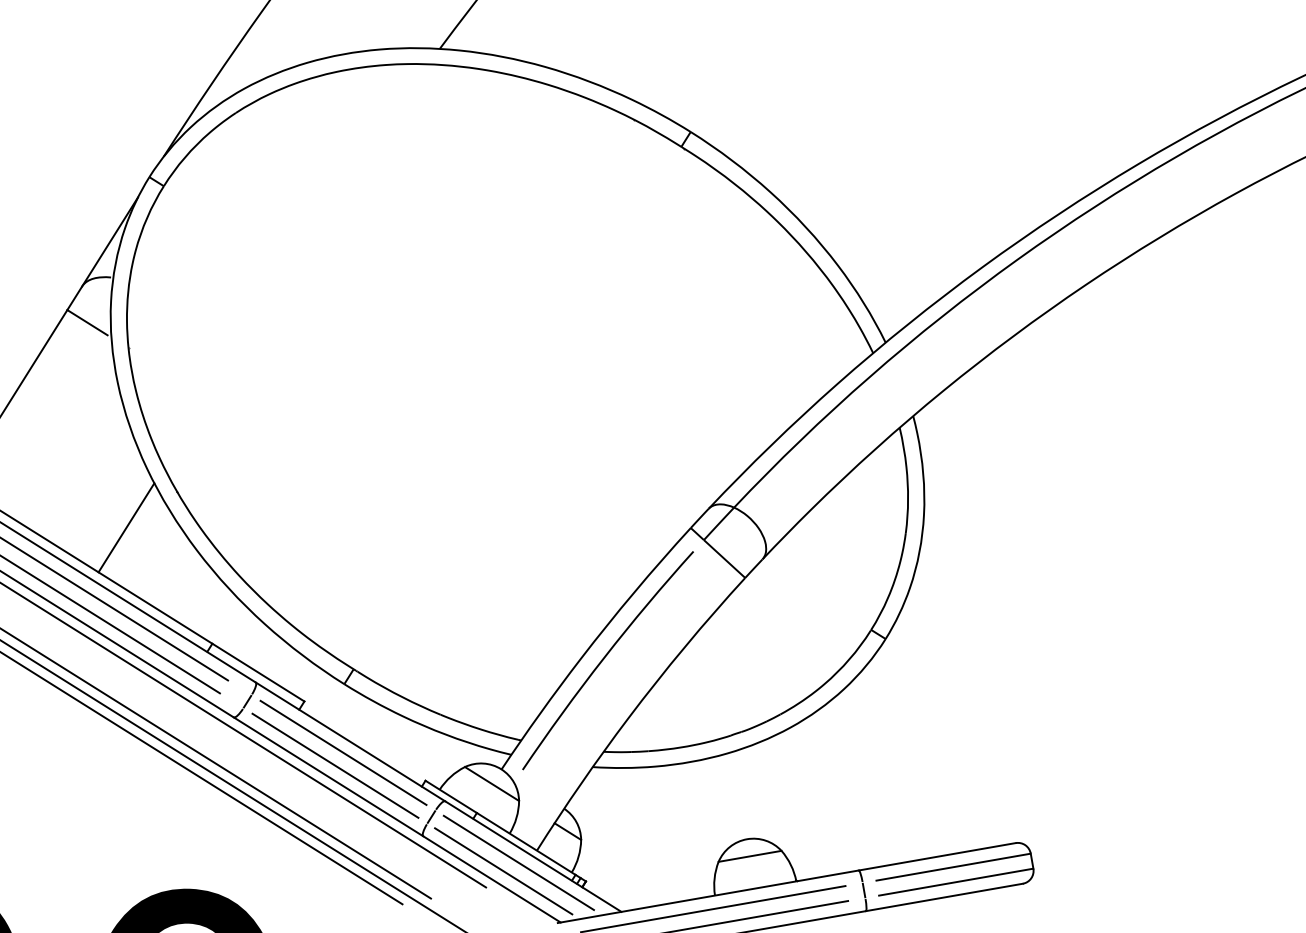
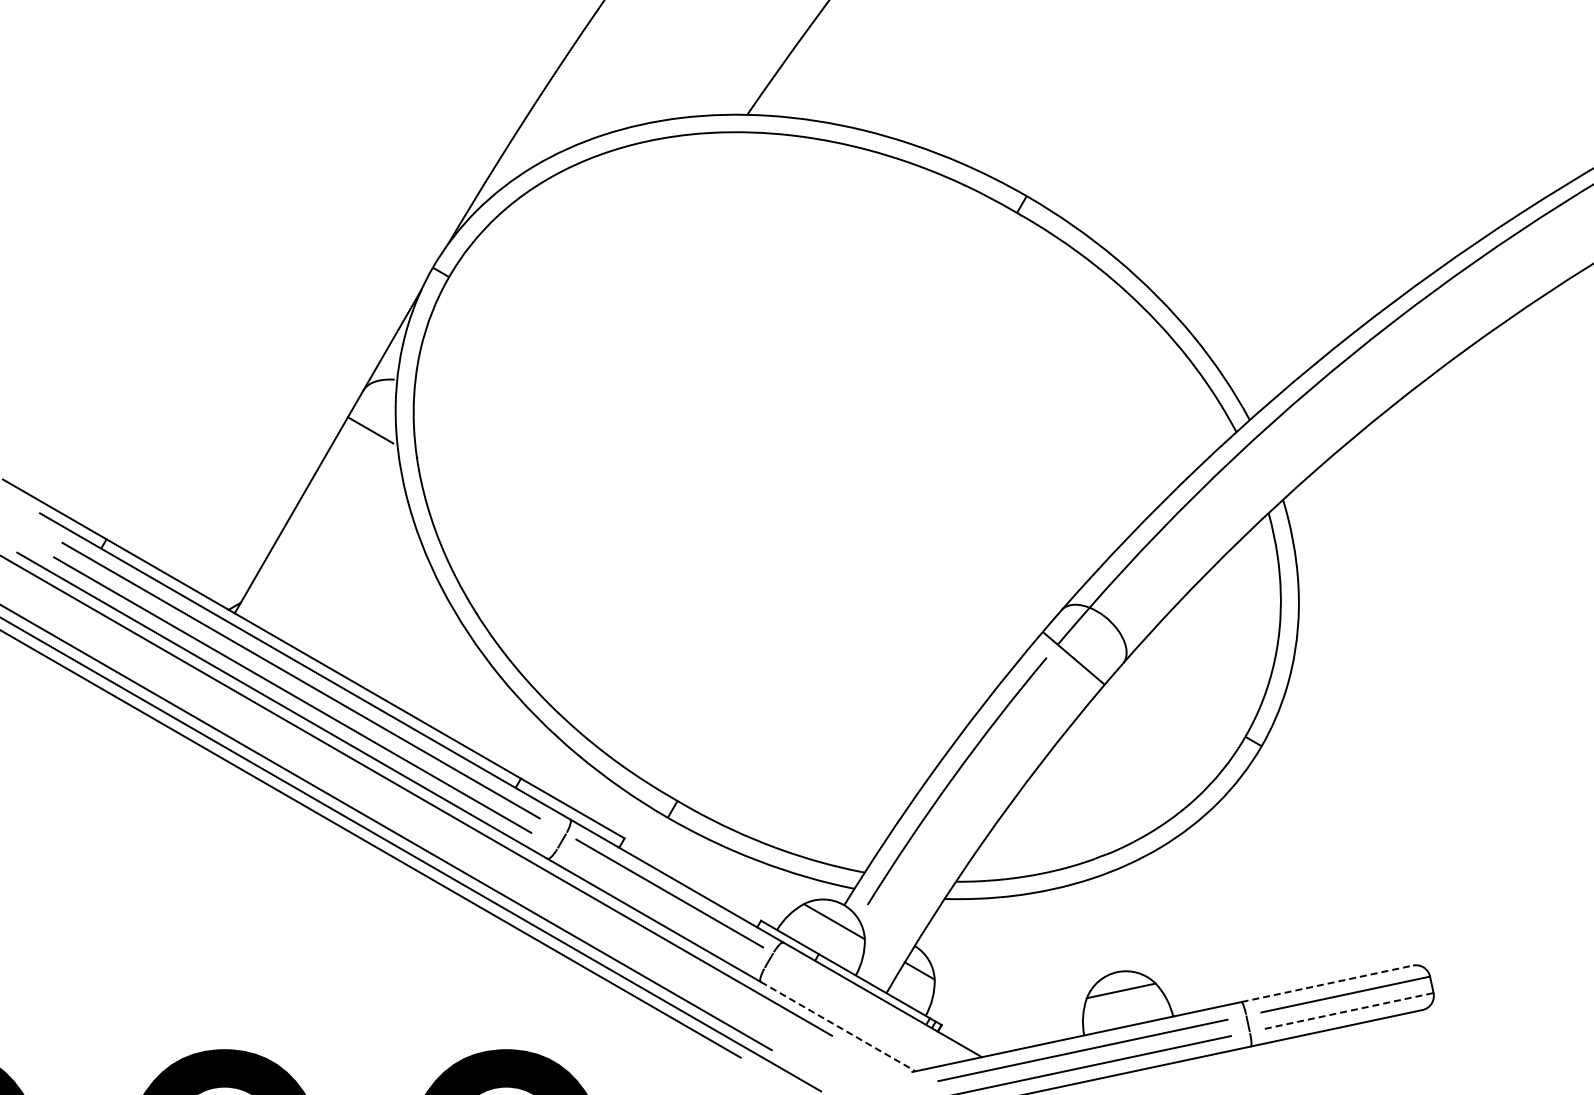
line: (126, 527) -> (421, 654), removed
line: (335, 765) -> (661, 907), removed
line: (937, 856) -> (1327, 983), solid -> dashed
line: (518, 862) -> (866, 1007), removed
line: (503, 870) -> (850, 1016), removed
line: (492, 879) -> (838, 1026), solid -> dashed
line: (955, 882) -> (1348, 1011), solid -> dashed

